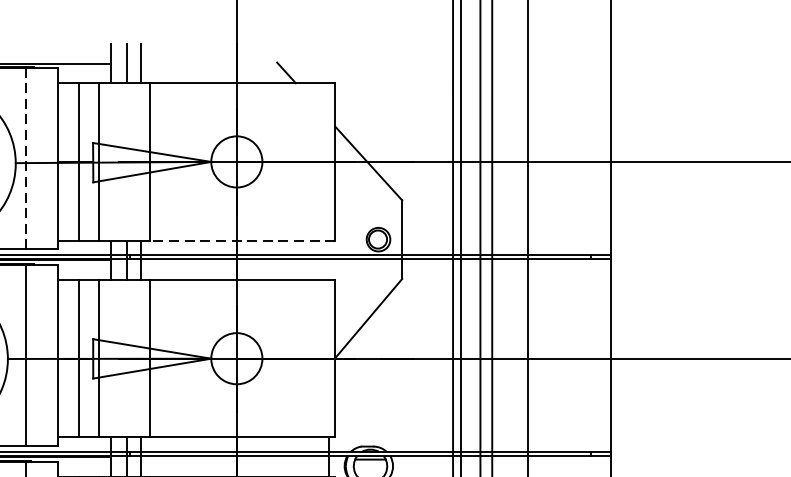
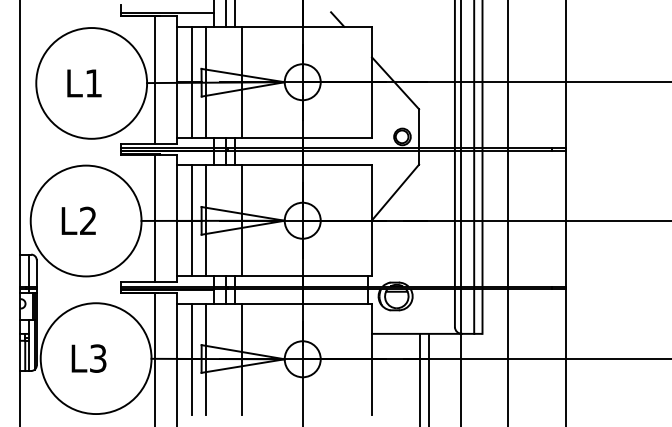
line: (26, 159) -> (154, 80), dashed -> solid
line: (242, 240) -> (306, 137), dashed -> solid

